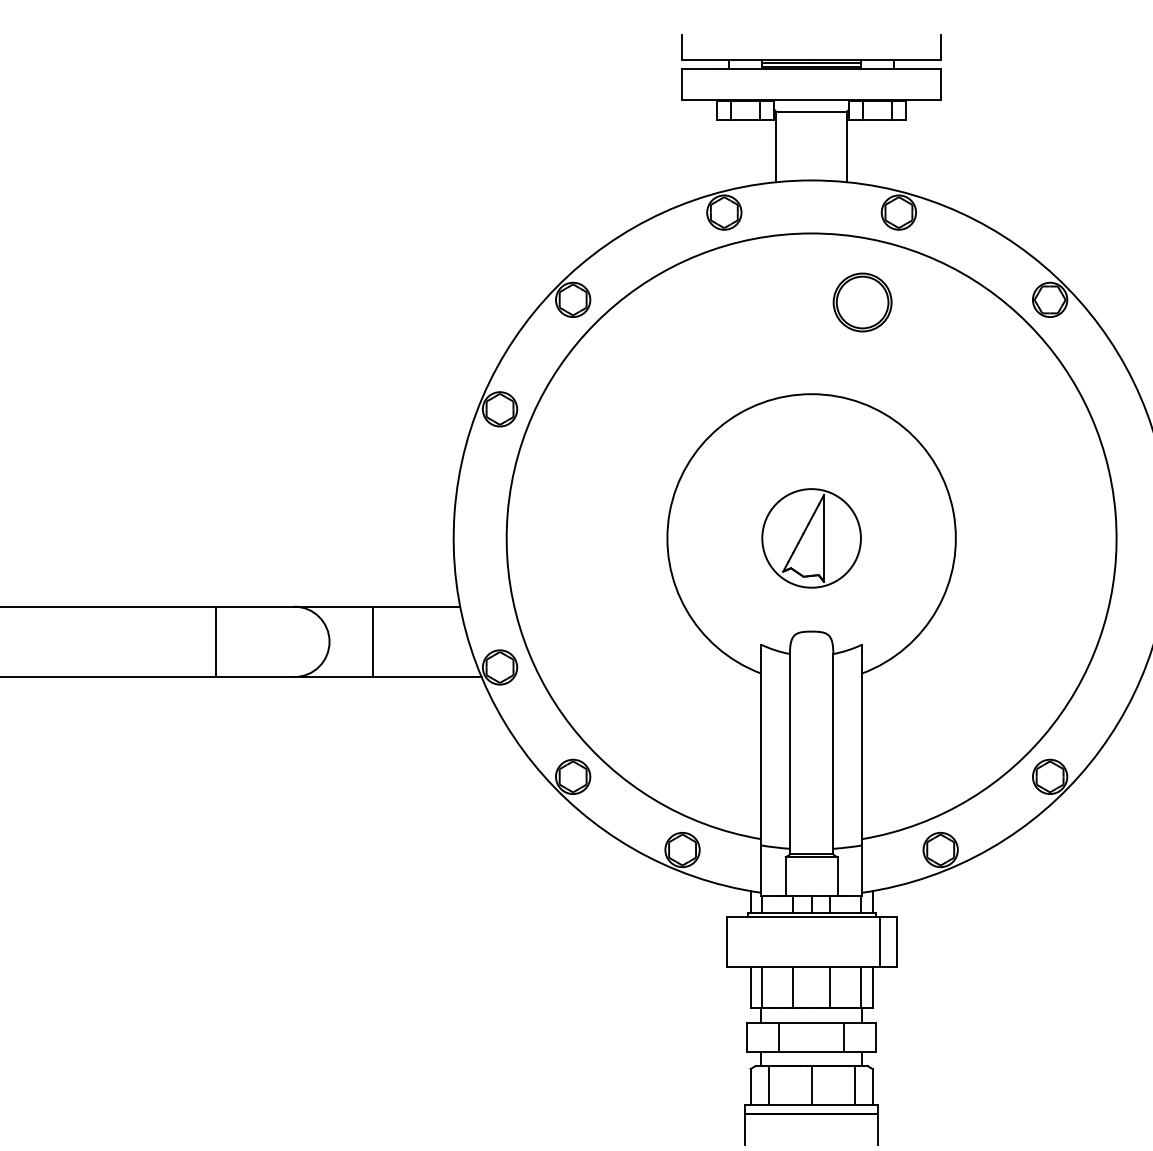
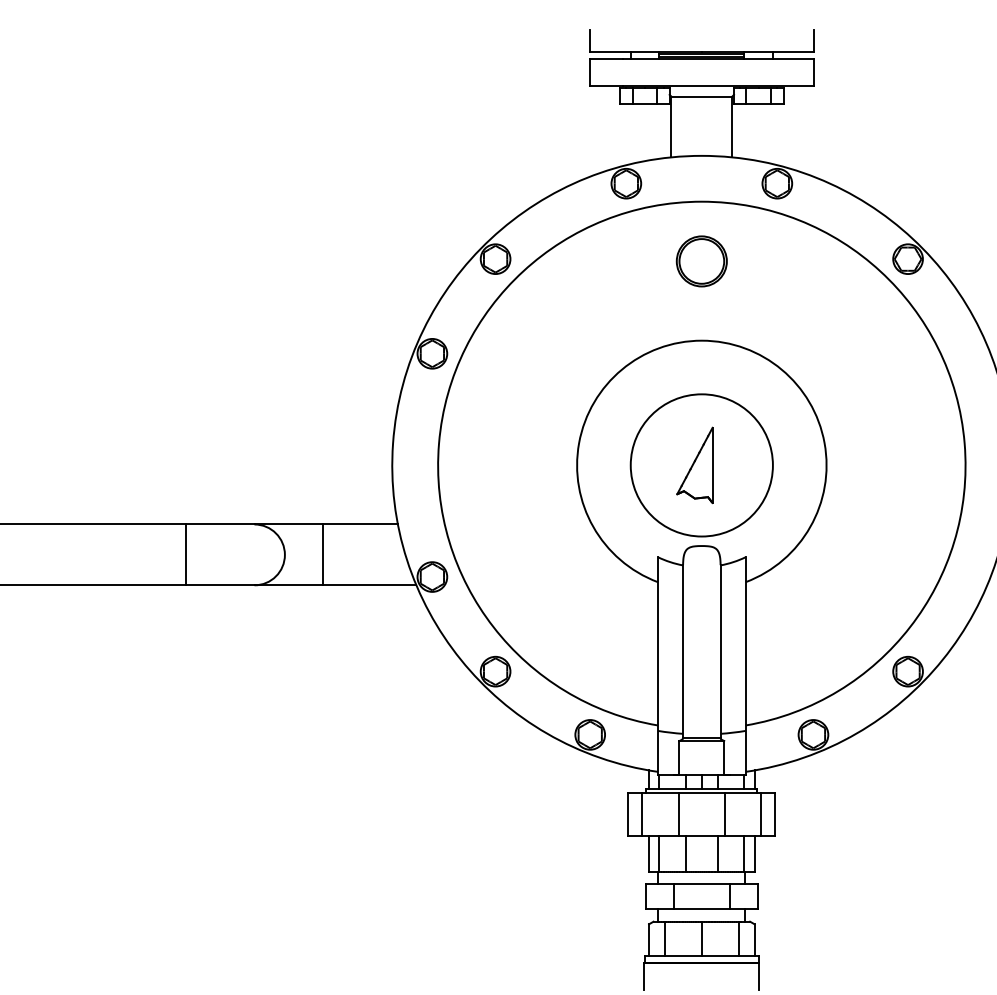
part: (862, 302) -> (701, 261), moved
circle: (811, 538) -> (701, 465), size x1.67
line: (742, 941) -> (642, 814), added
line: (785, 941) -> (679, 814), added
line: (837, 941) -> (724, 814), added

